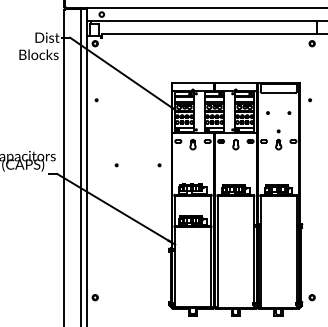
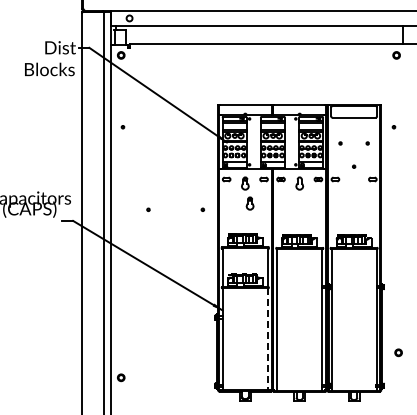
part: (278, 144) -> (249, 203), moved
line: (210, 267) -> (267, 339), solid -> dashed
part: (312, 297) -> (398, 352), moved

